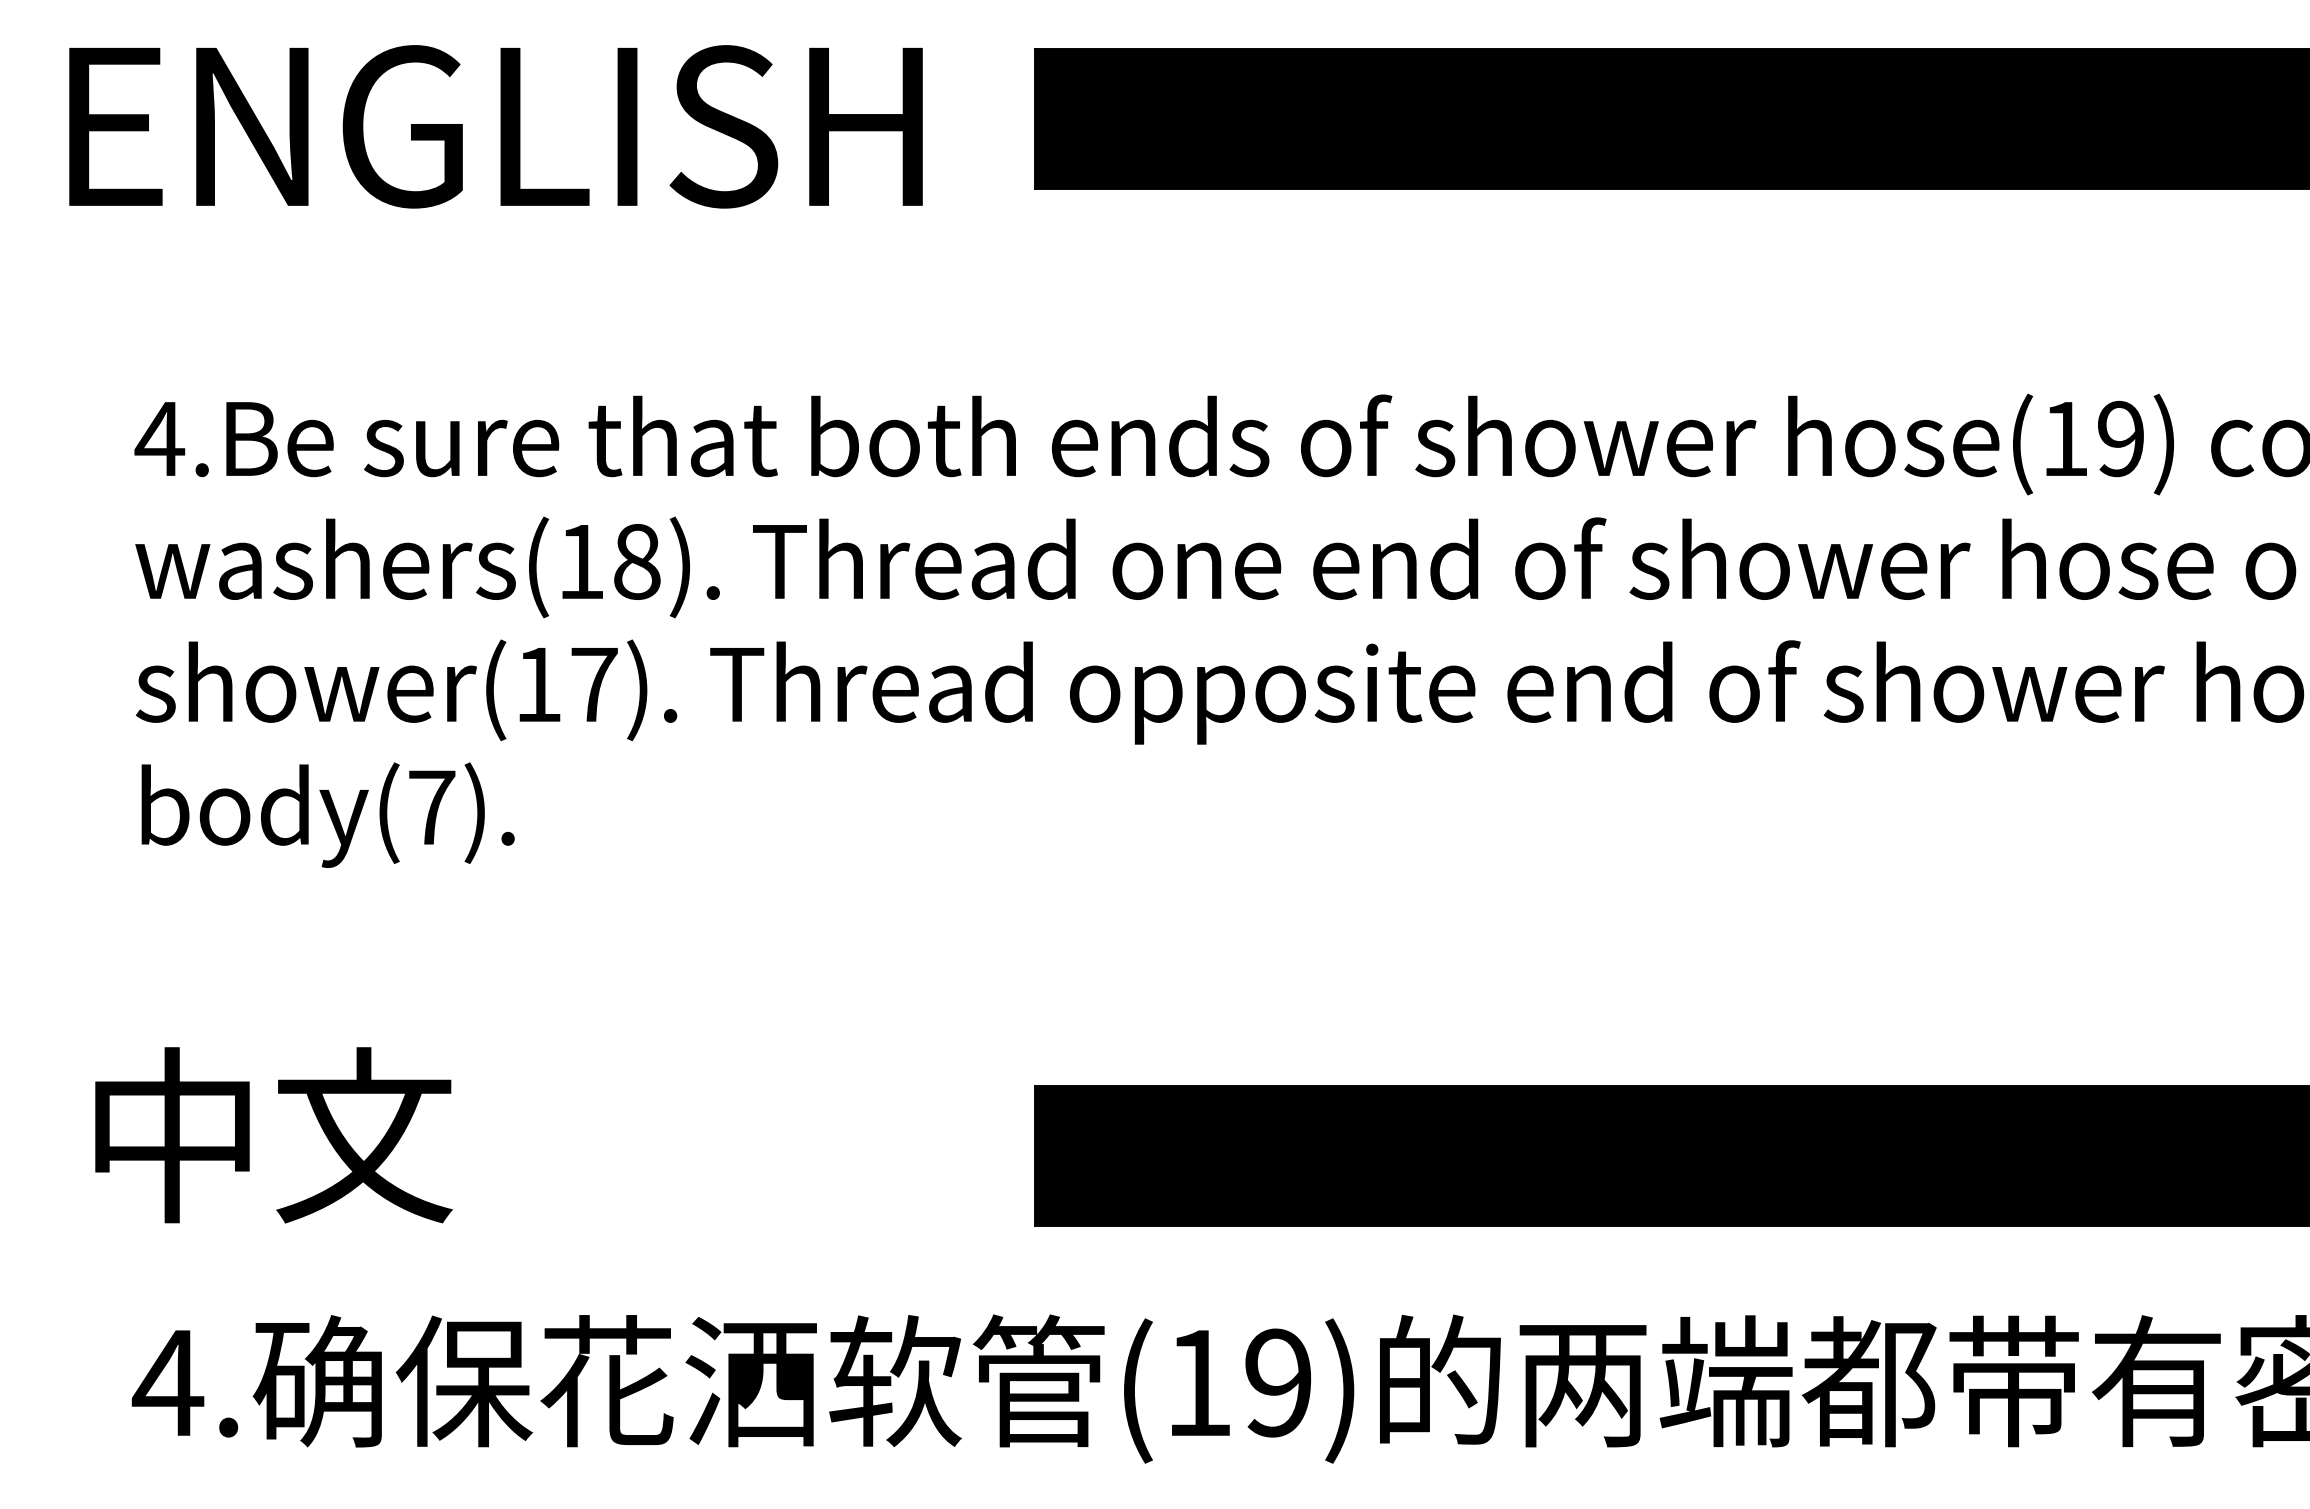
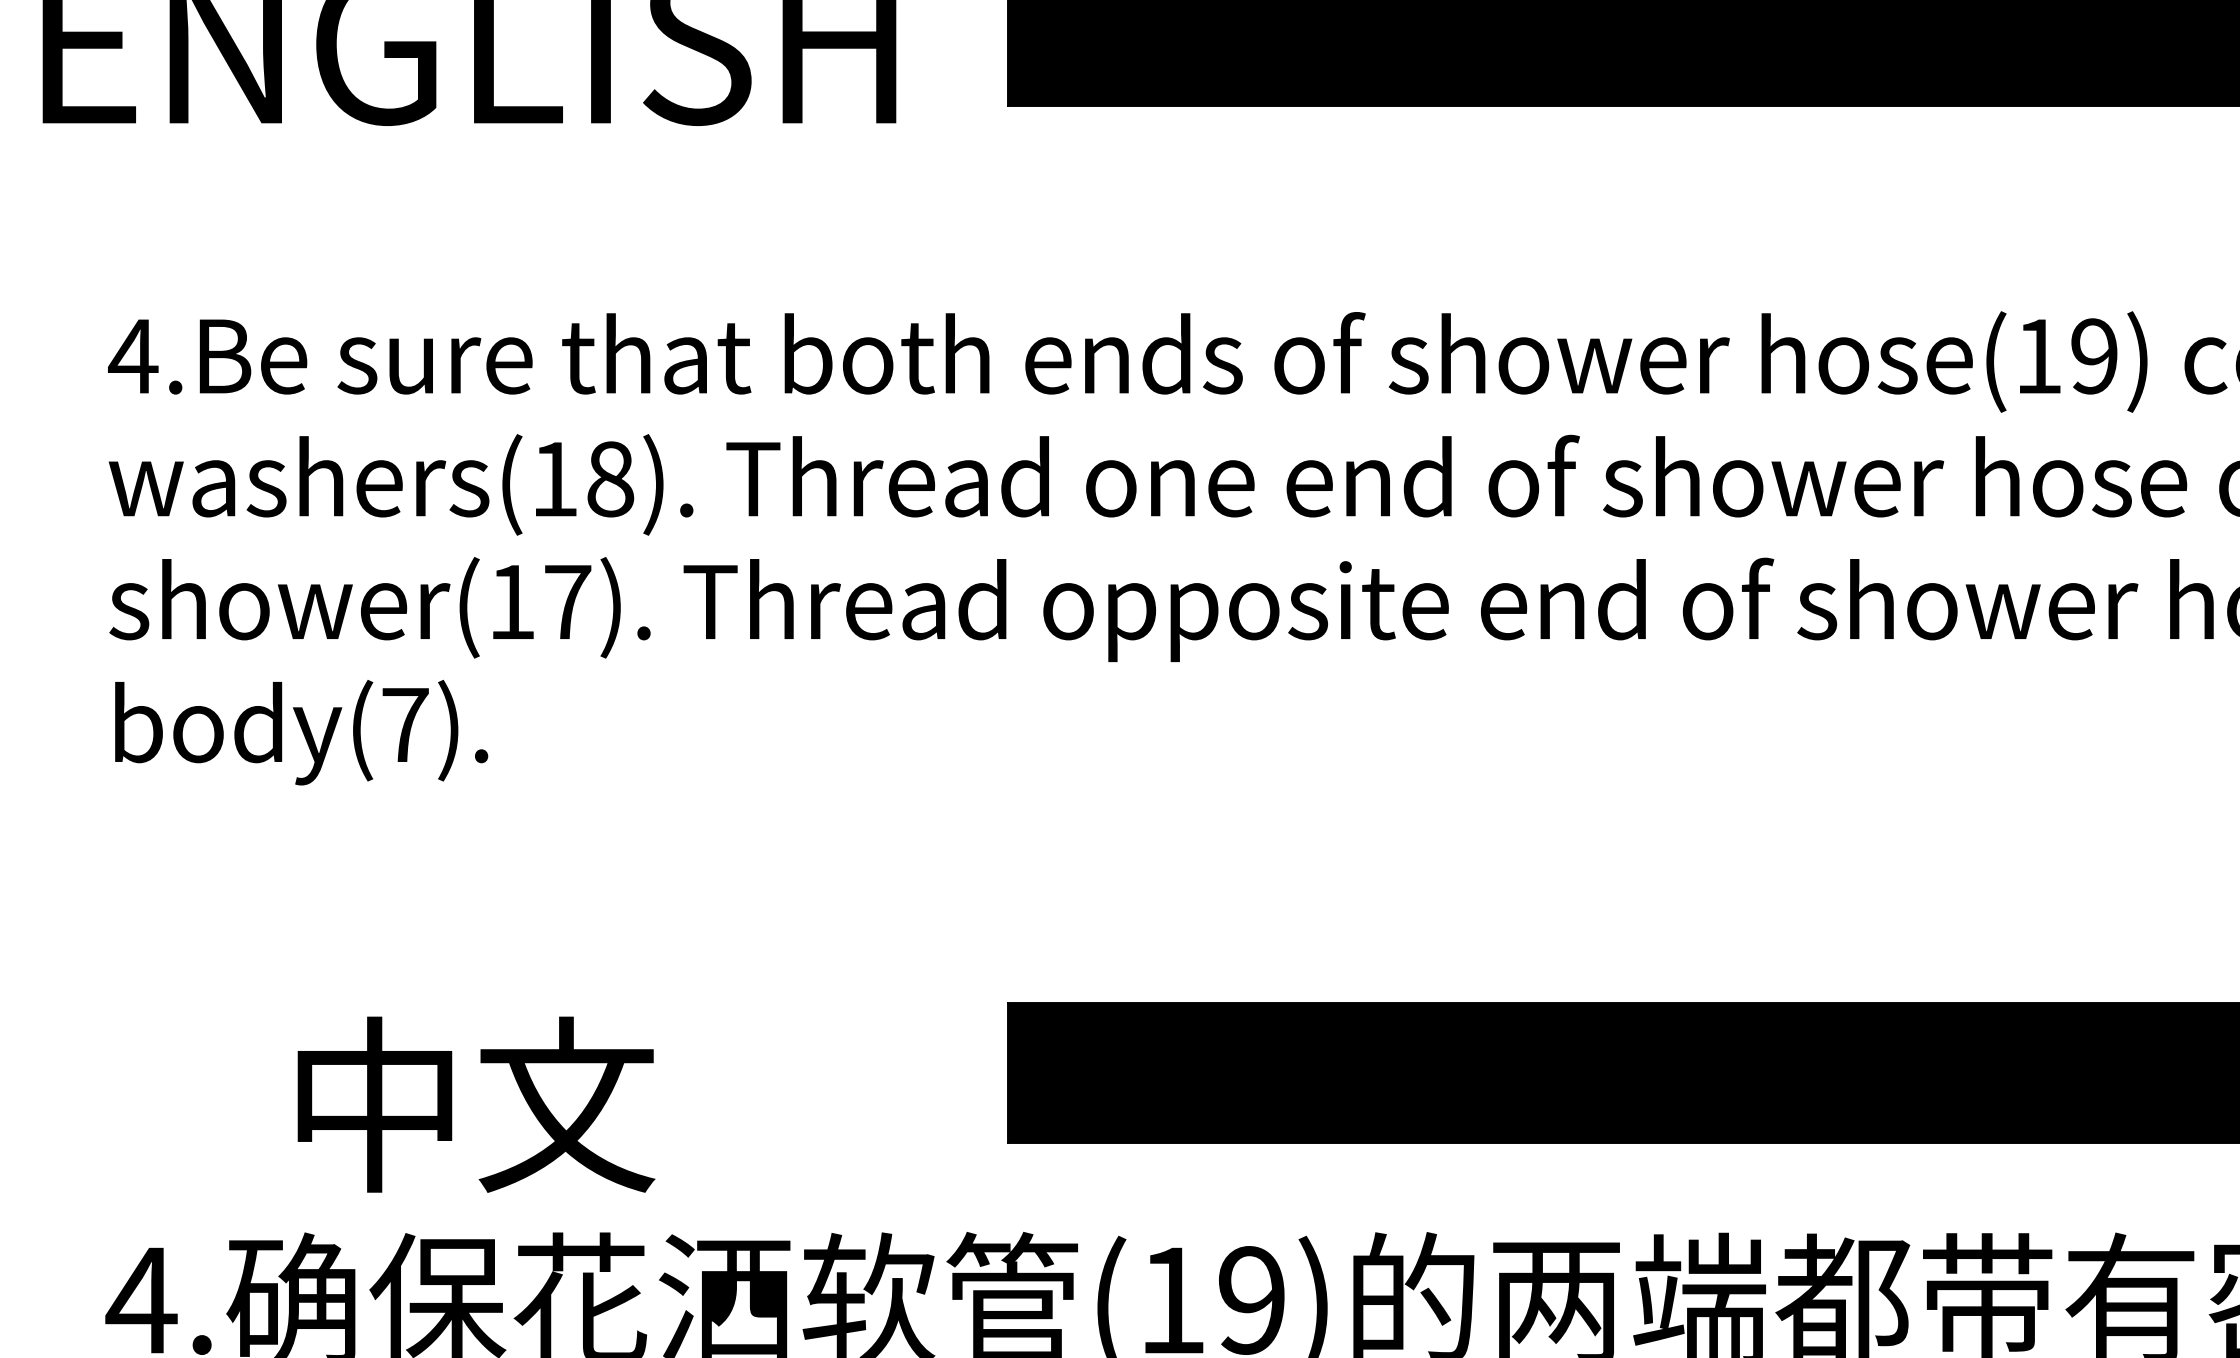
text: (273, 1135) -> (475, 1104), moved

